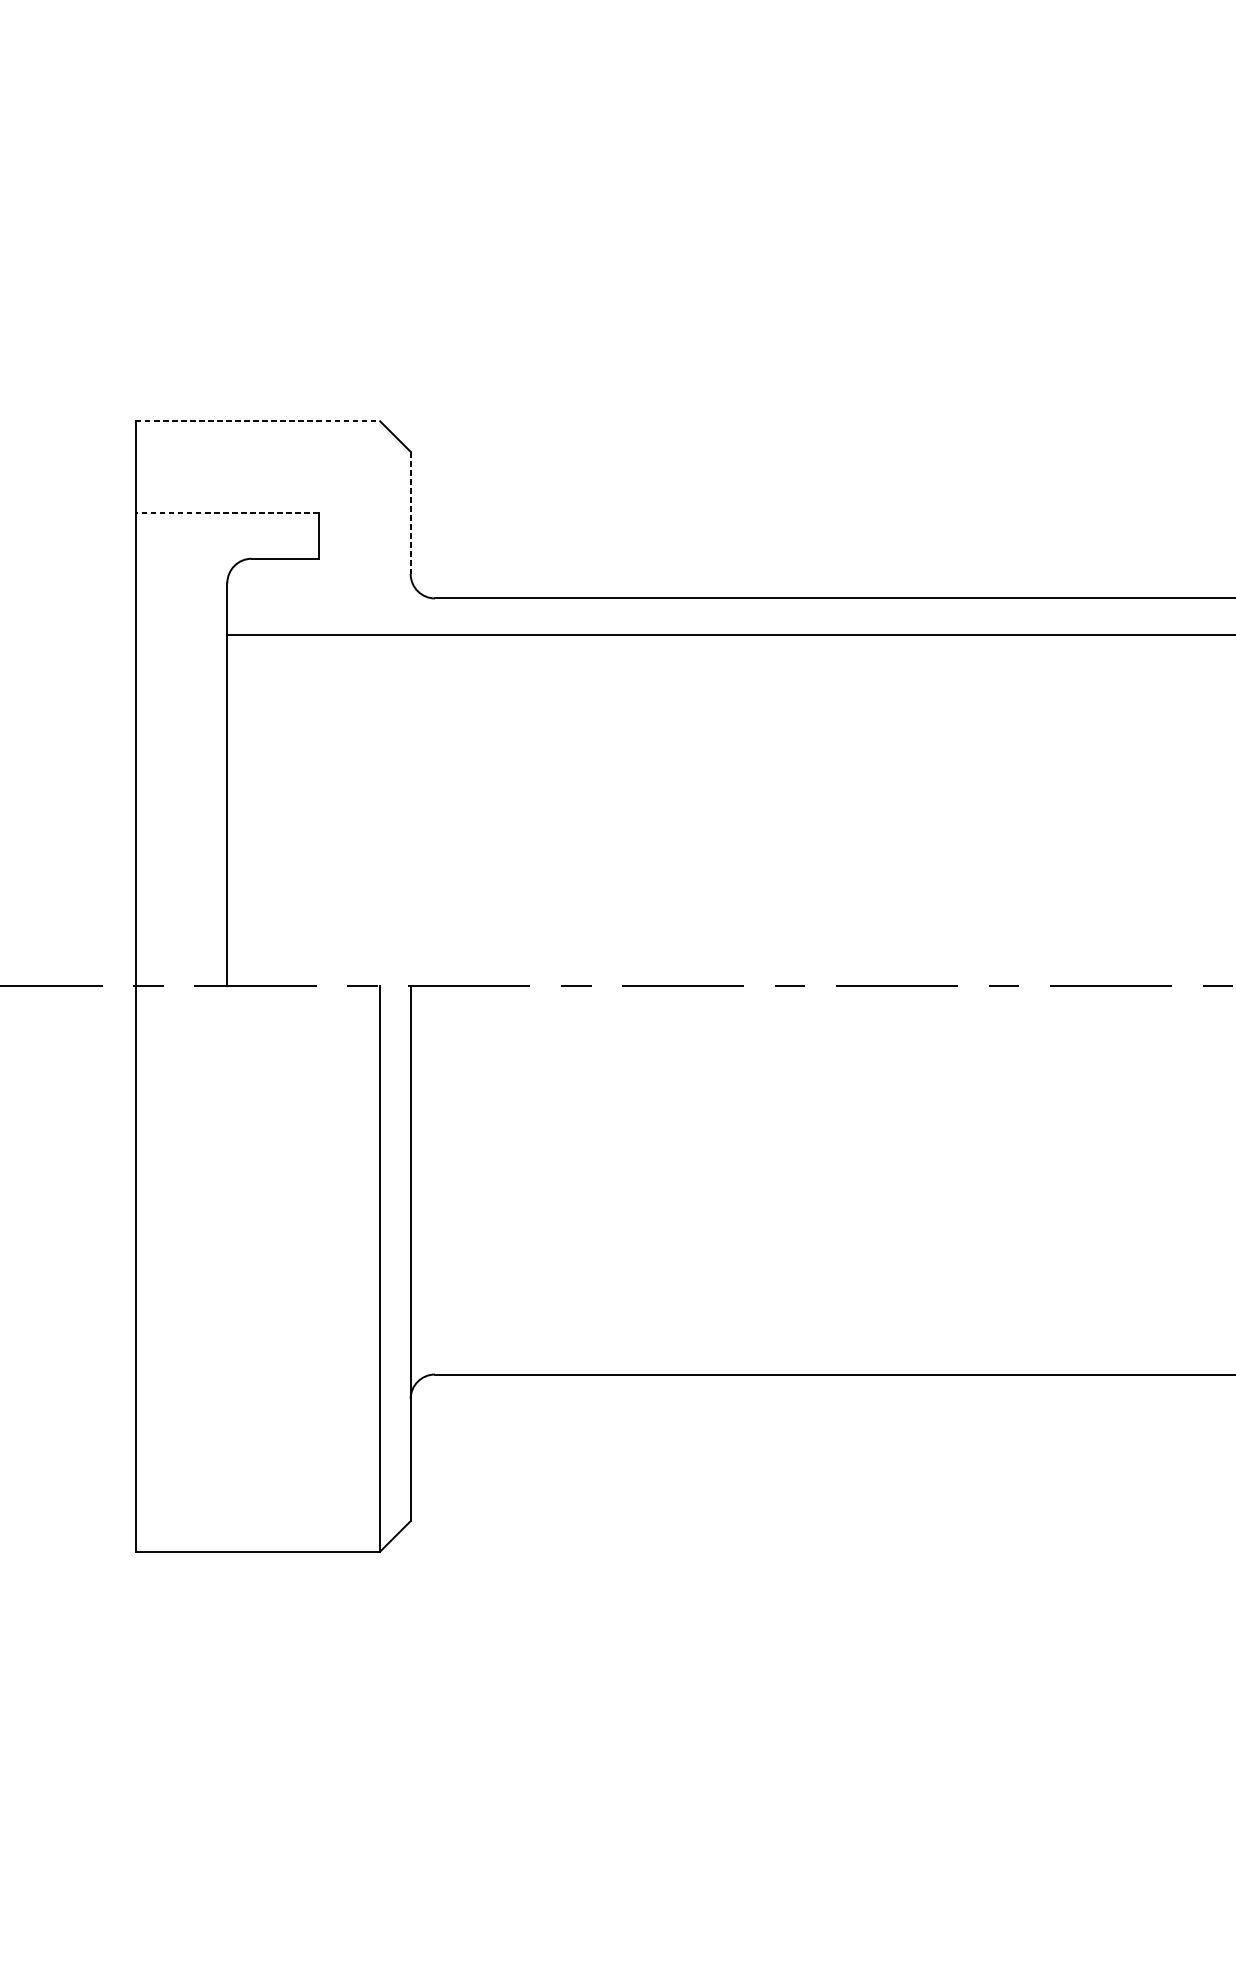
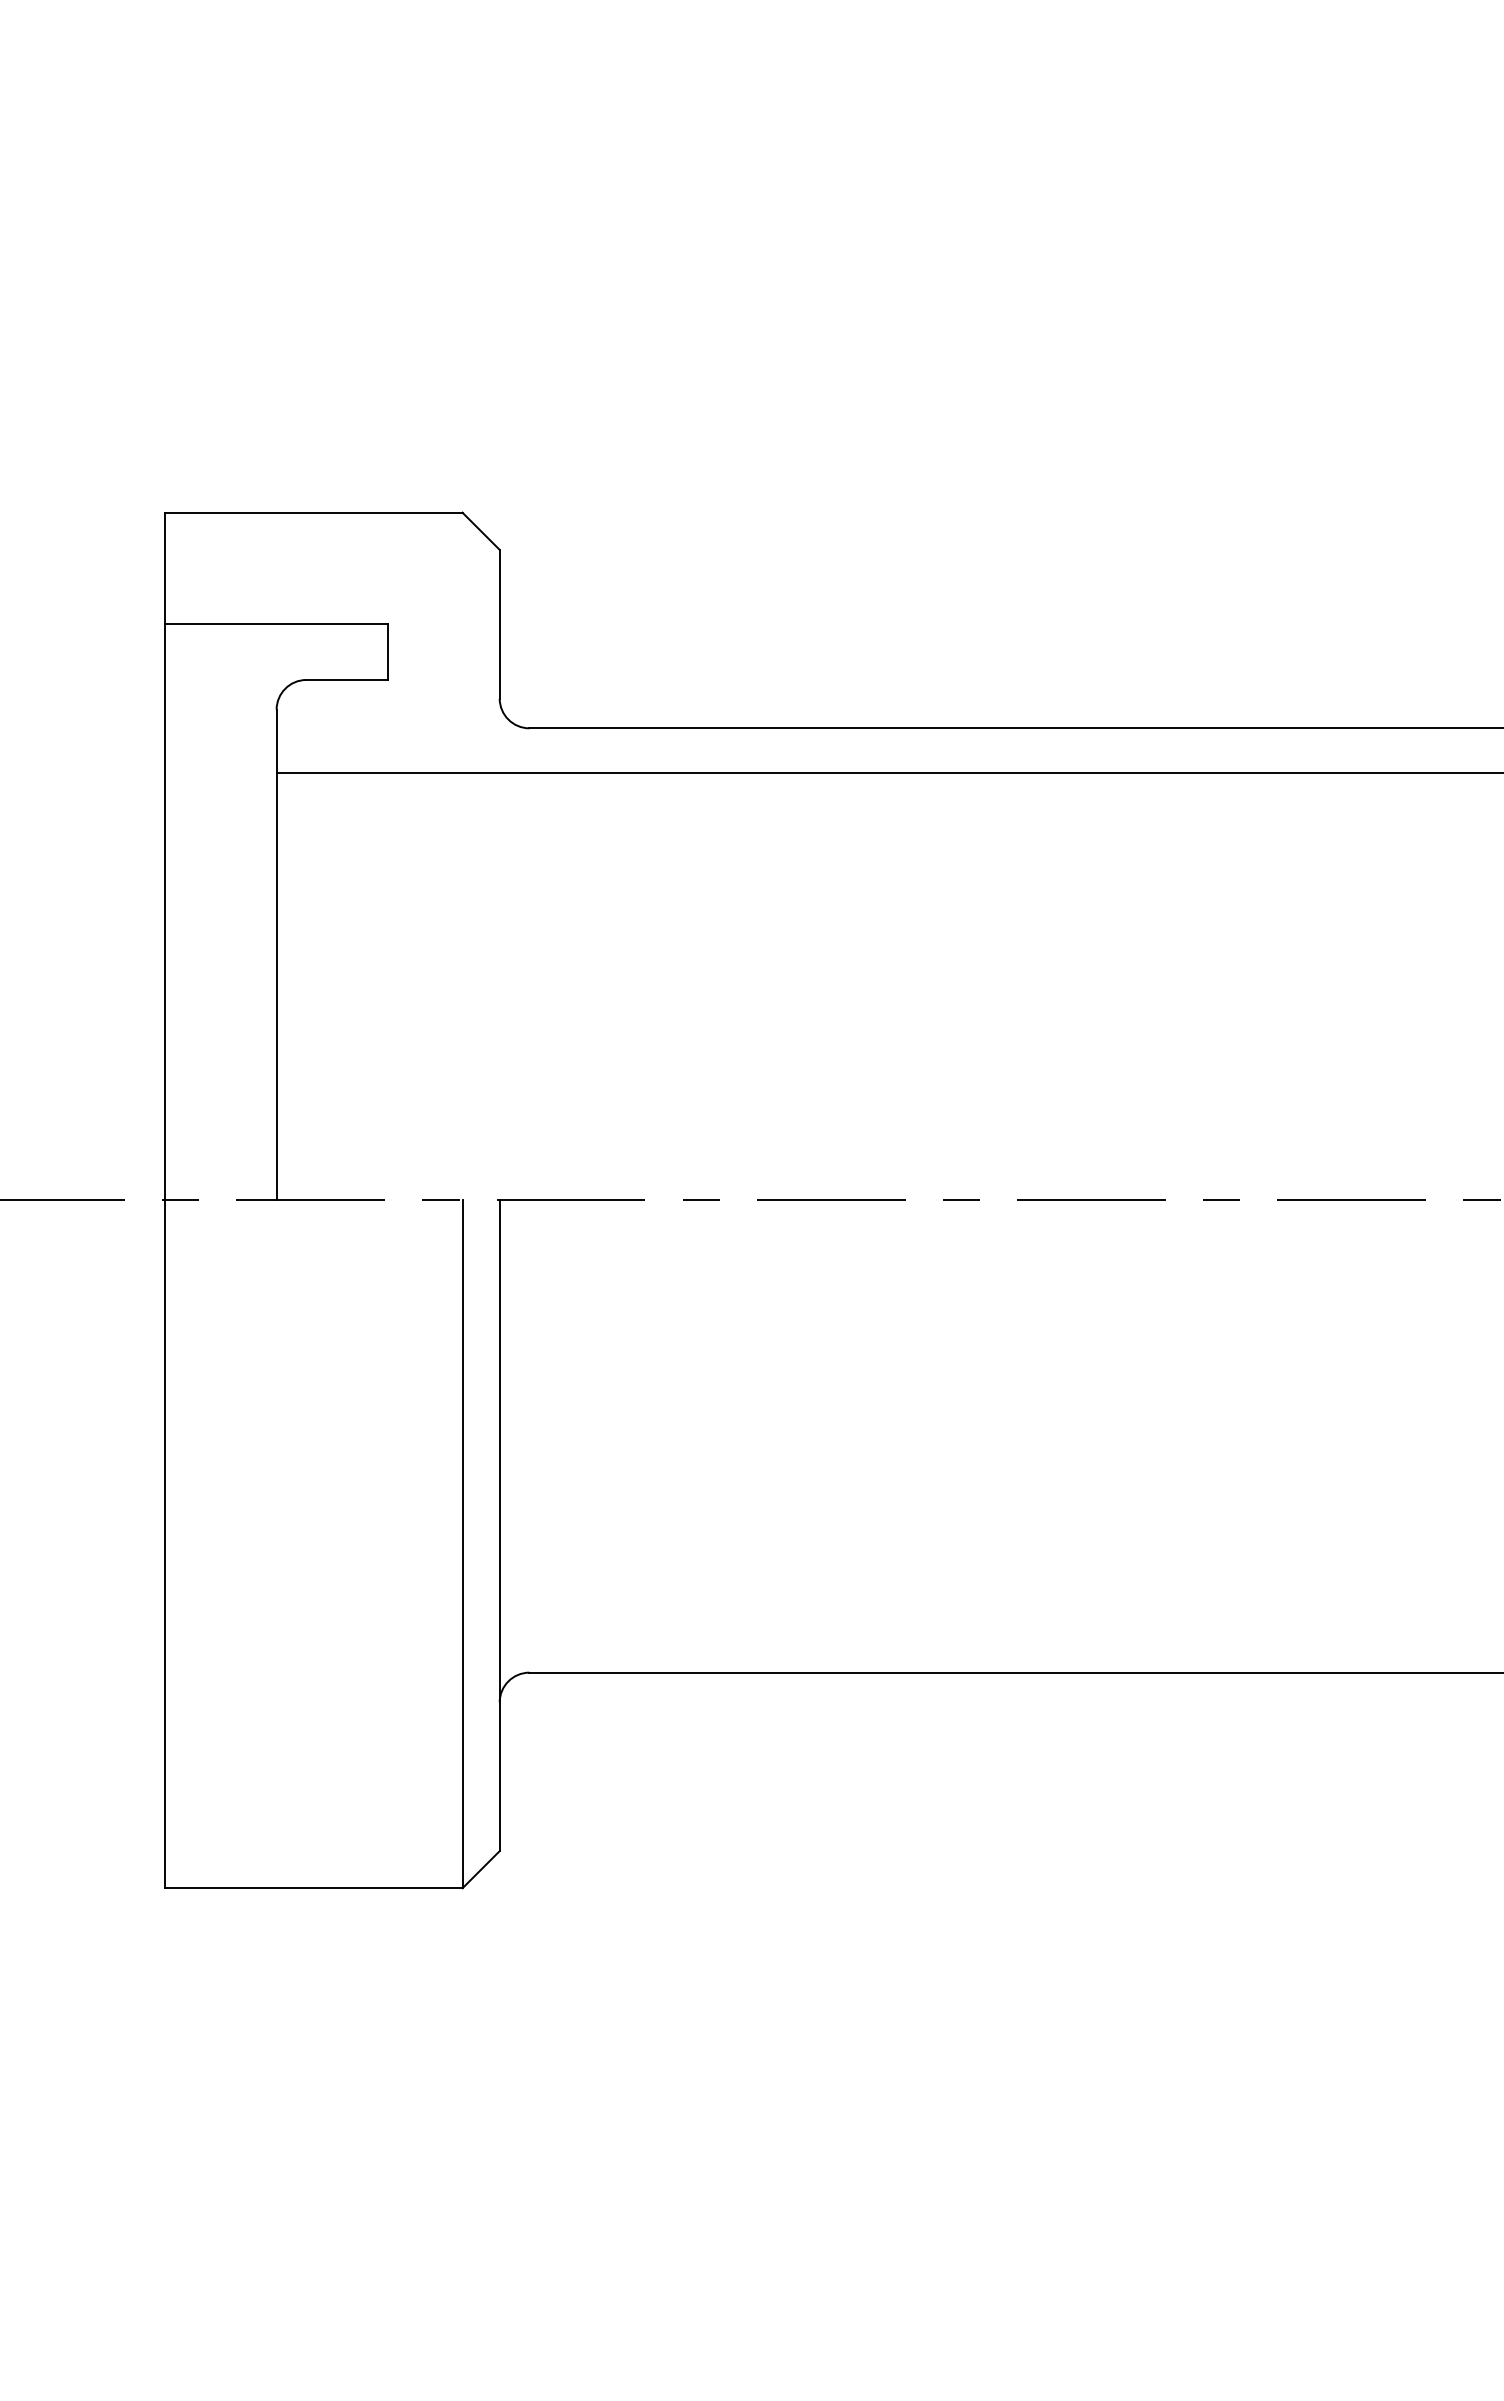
line: (257, 421) -> (313, 512), dashed -> solid
line: (227, 513) -> (276, 624), dashed -> solid
line: (410, 513) -> (499, 624), dashed -> solid

